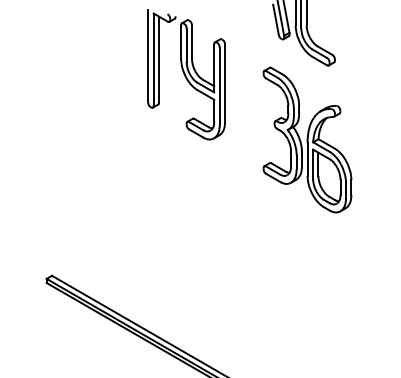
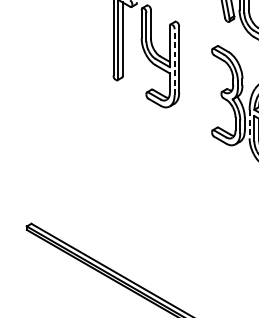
line: (219, 86) -> (174, 62), solid -> dashed
line: (307, 159) -> (249, 124), solid -> dashed

